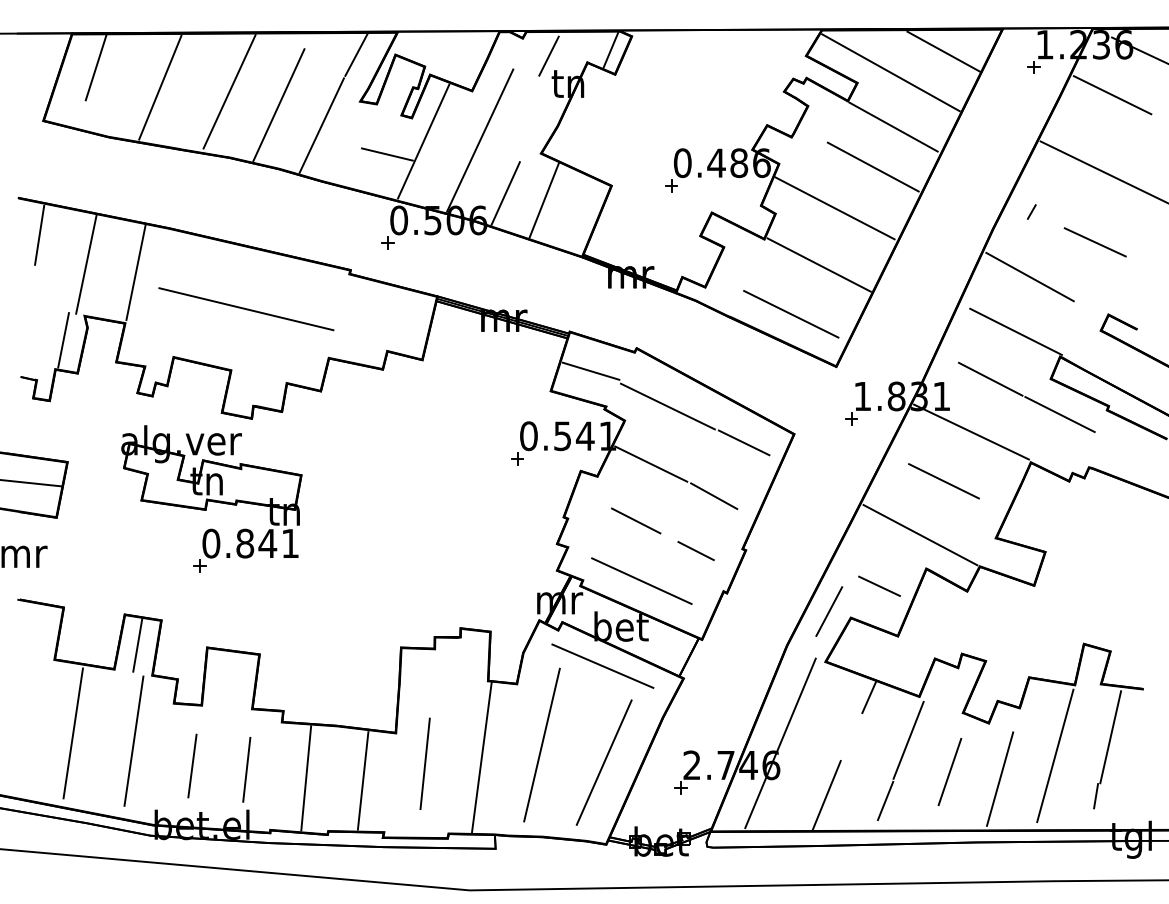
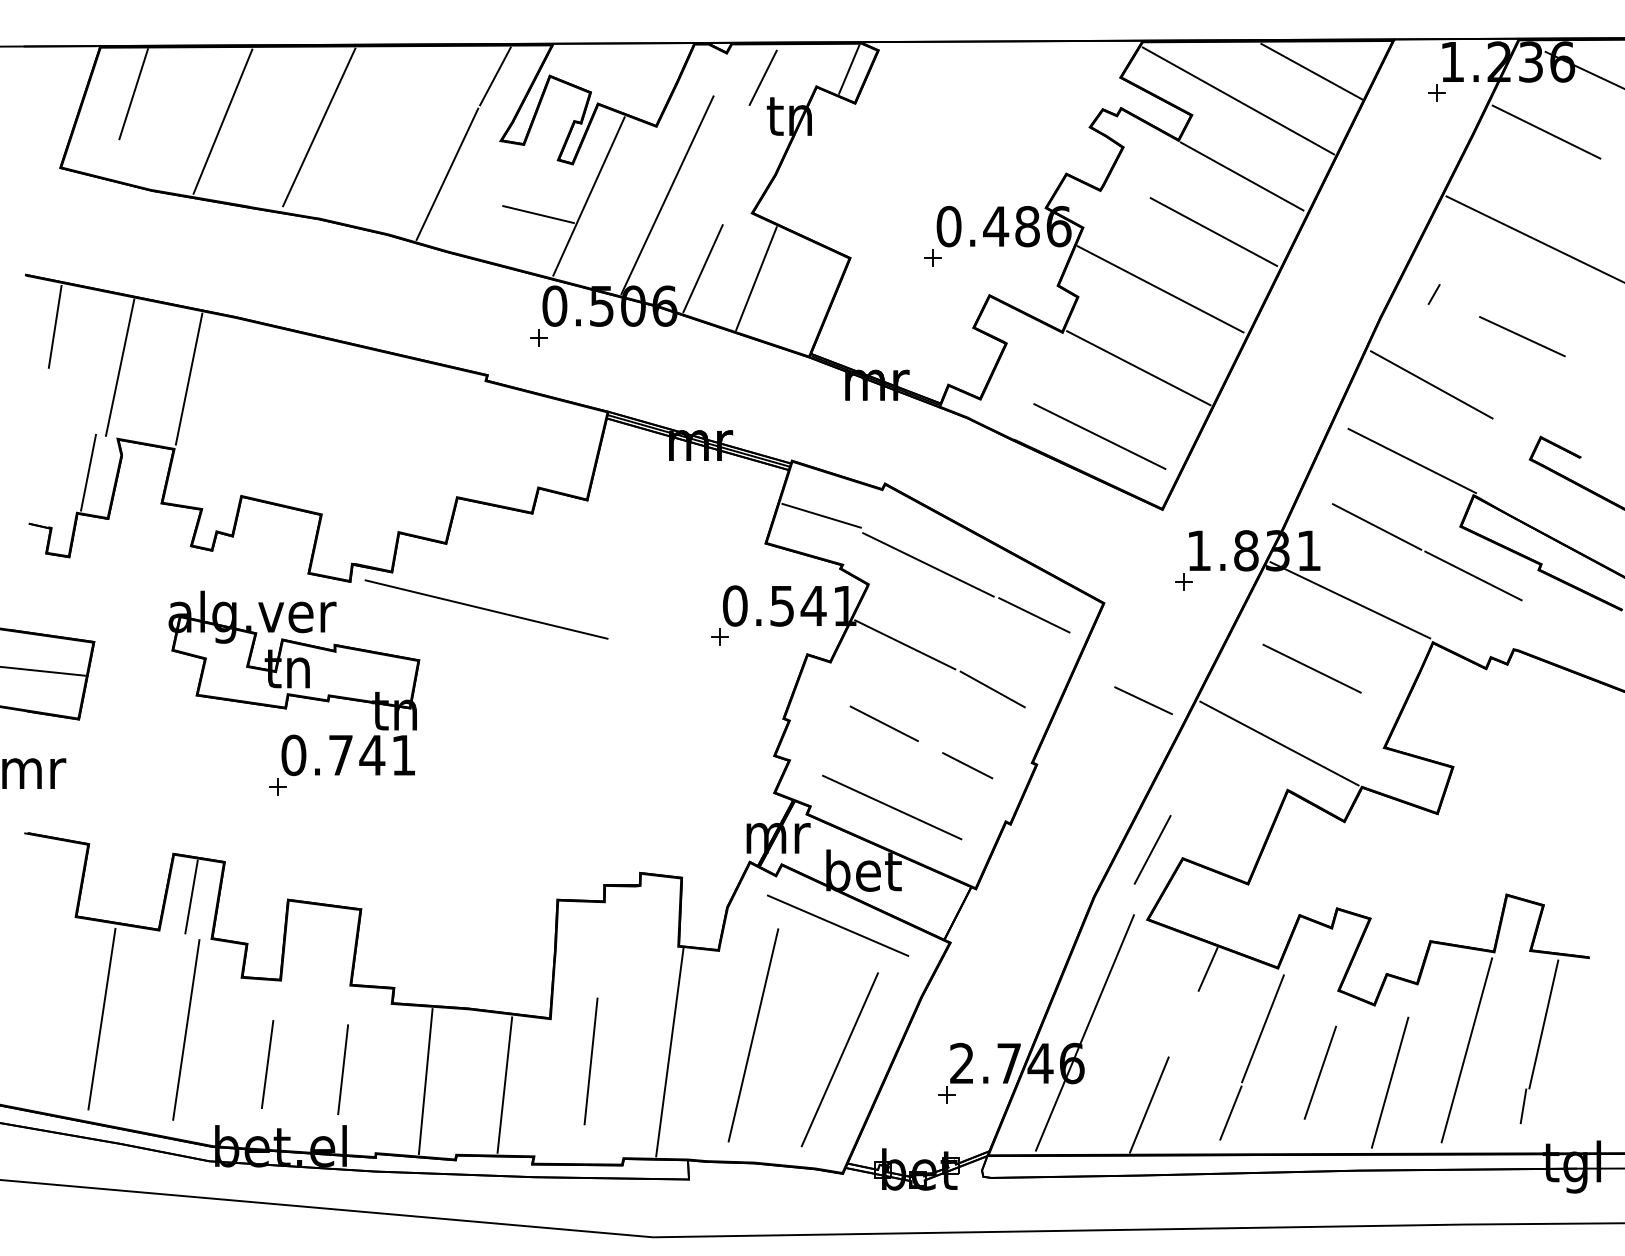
line: (278, 104) -> (387, 145), removed
line: (246, 309) -> (486, 609), moved
text: (244, 543) -> (340, 755), 0.841 -> 0.741
line: (879, 586) -> (1143, 700), moved

